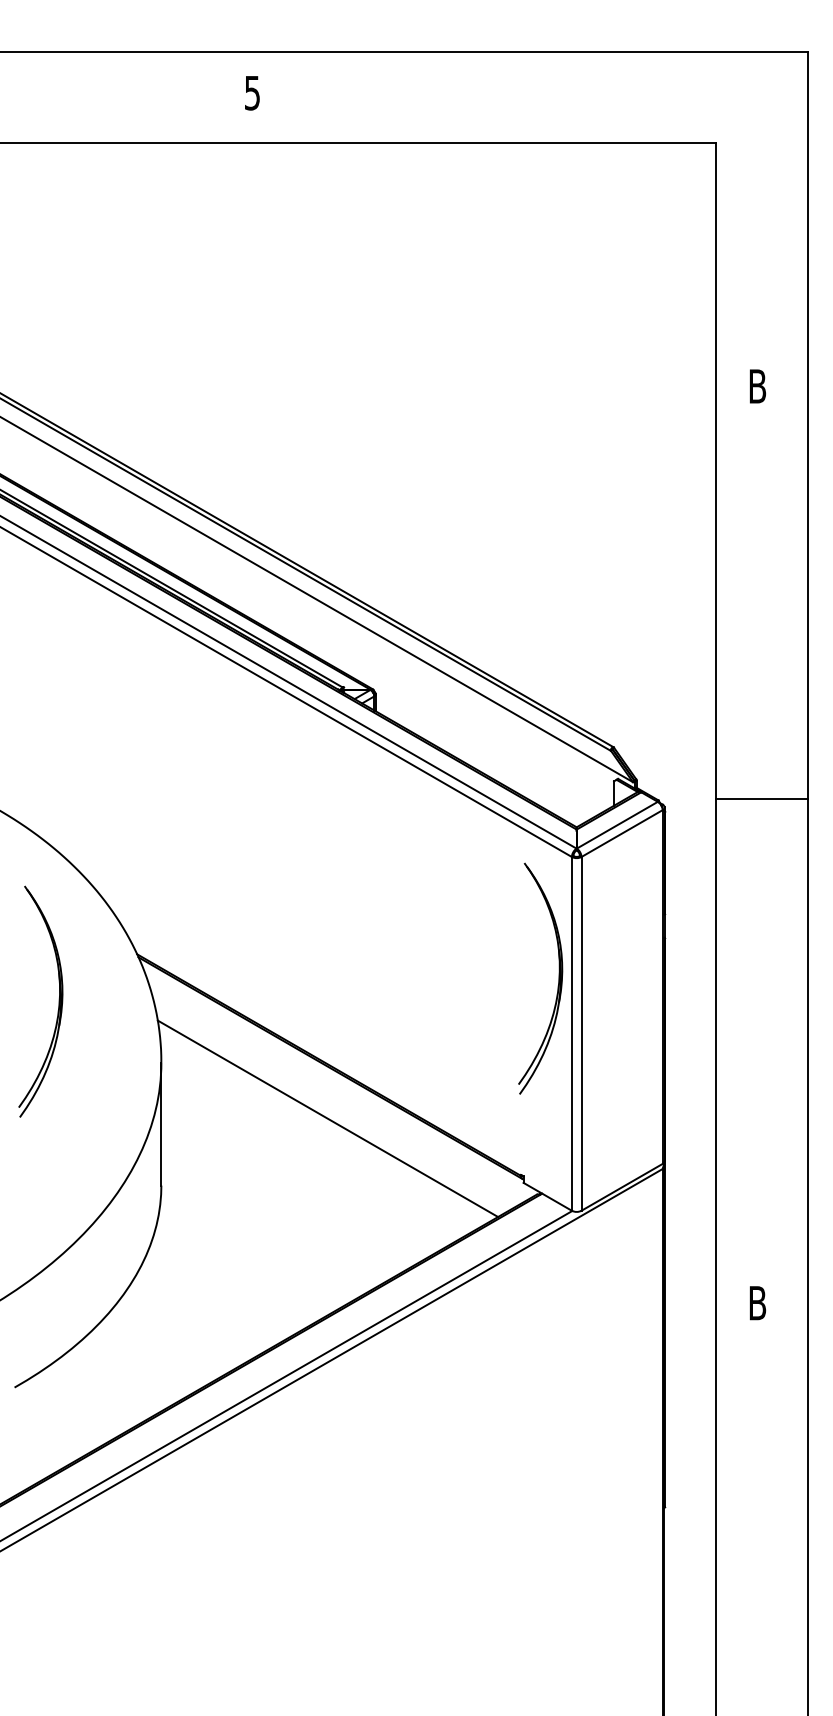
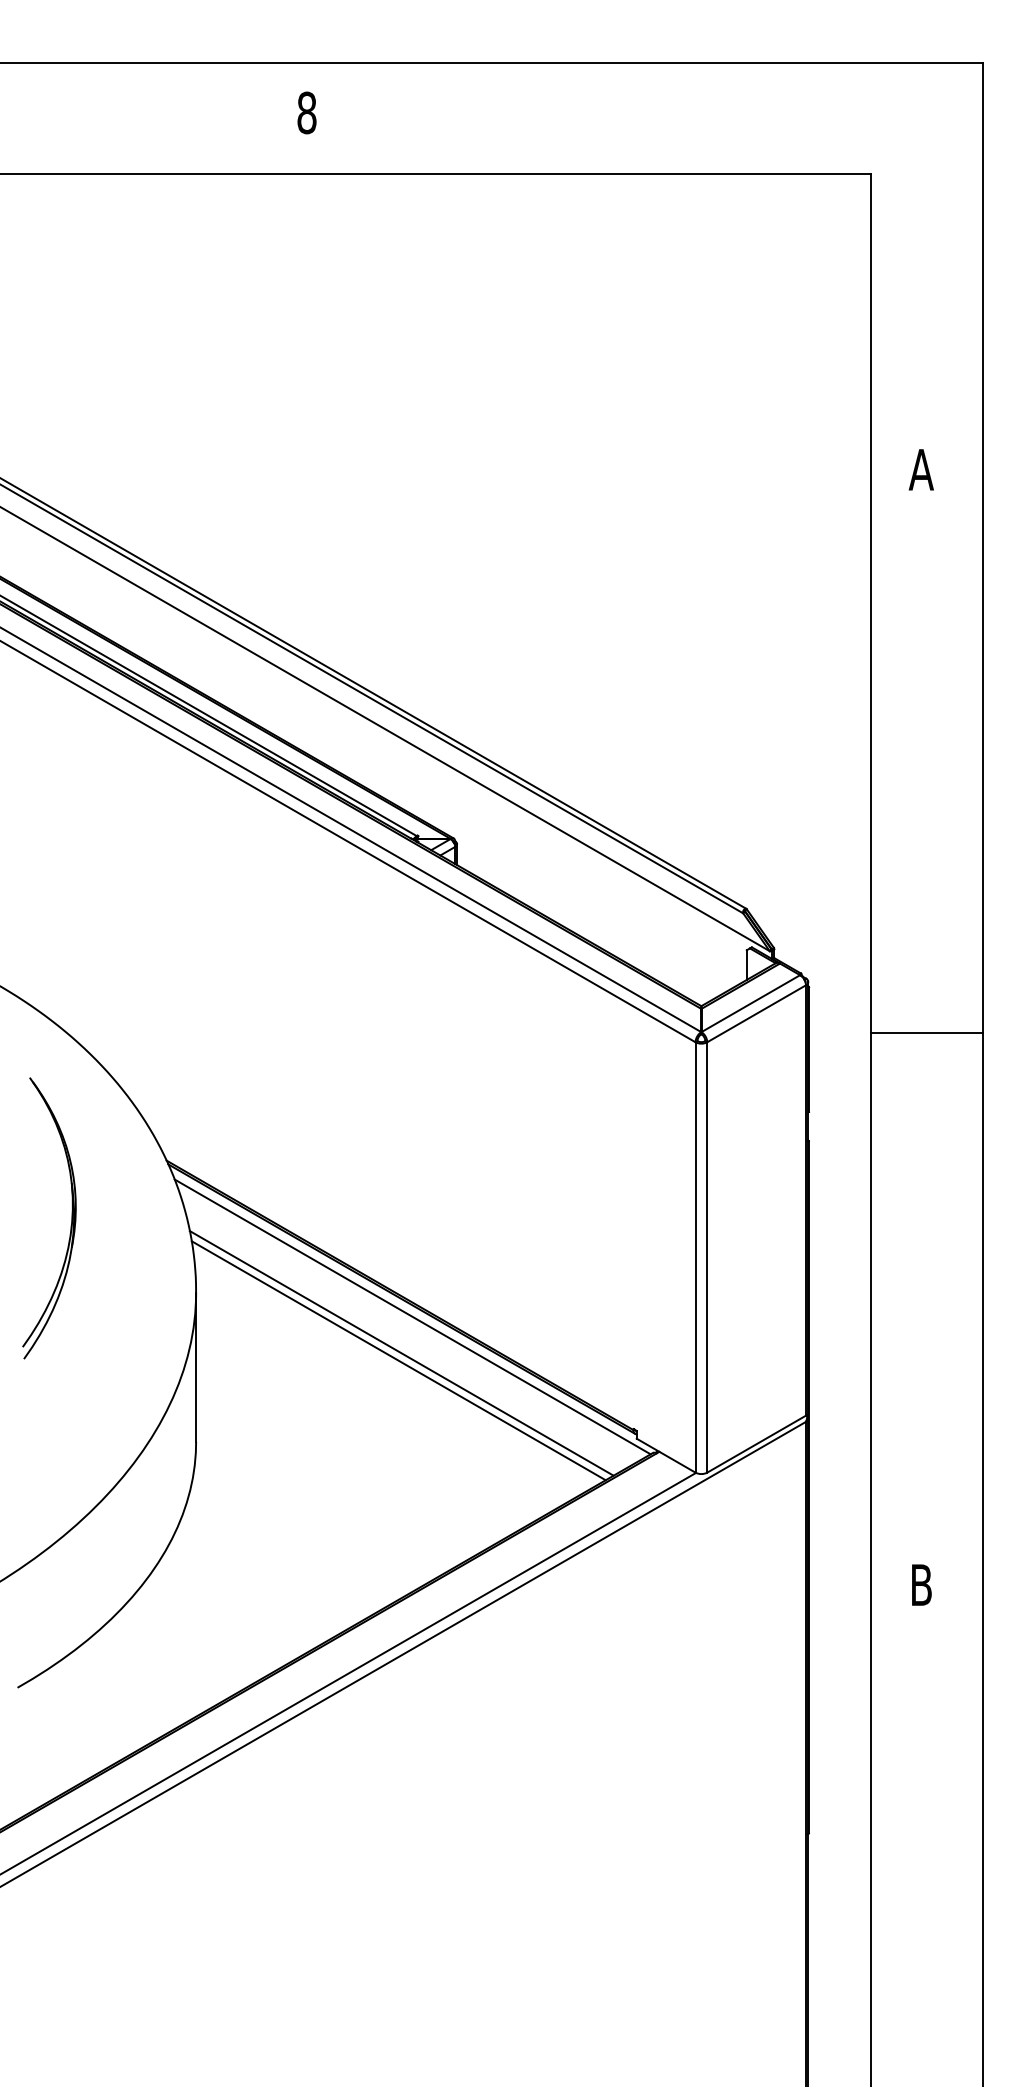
text: (252, 92) -> (306, 112), 5 -> 8
text: (756, 386) -> (920, 469), B -> A
line: (761, 798) -> (926, 1032), moved
part: (558, 978) -> (679, 1190), removed
line: (339, 1082) -> (412, 1316), added
line: (330, 1112) -> (401, 1353), added

